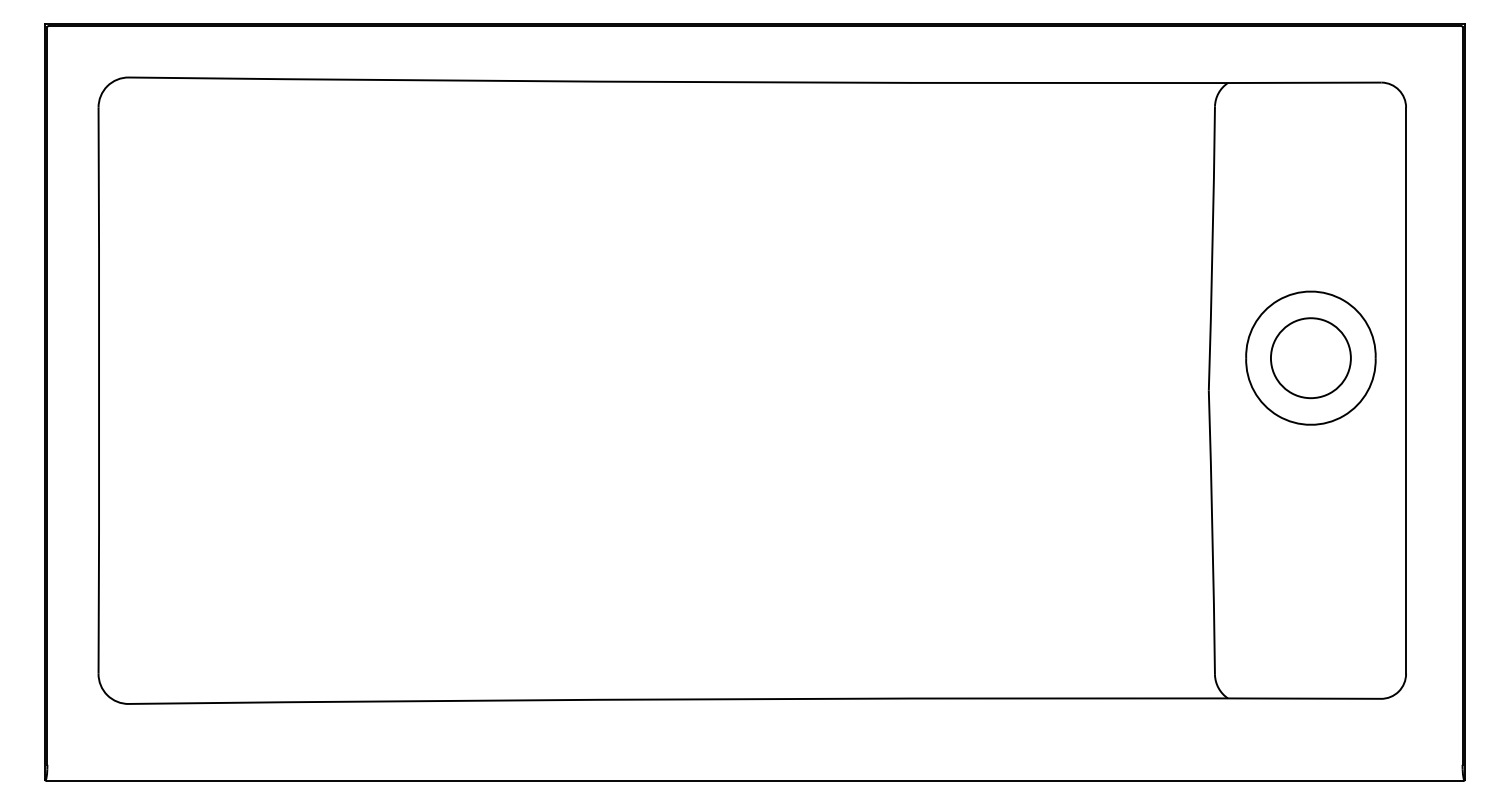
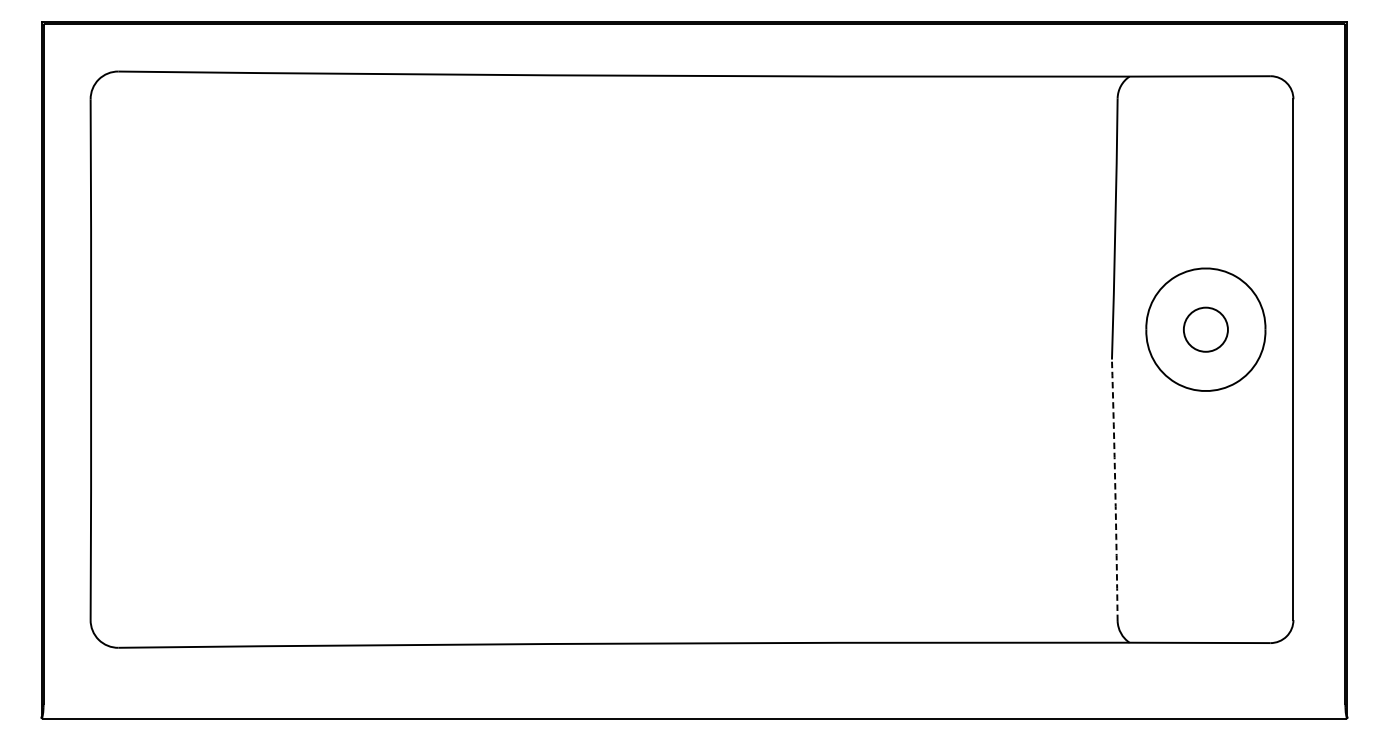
circle: (1310, 358) -> (1205, 330), size x0.6
arc: (1212, 532) -> (1115, 490), solid -> dashed

